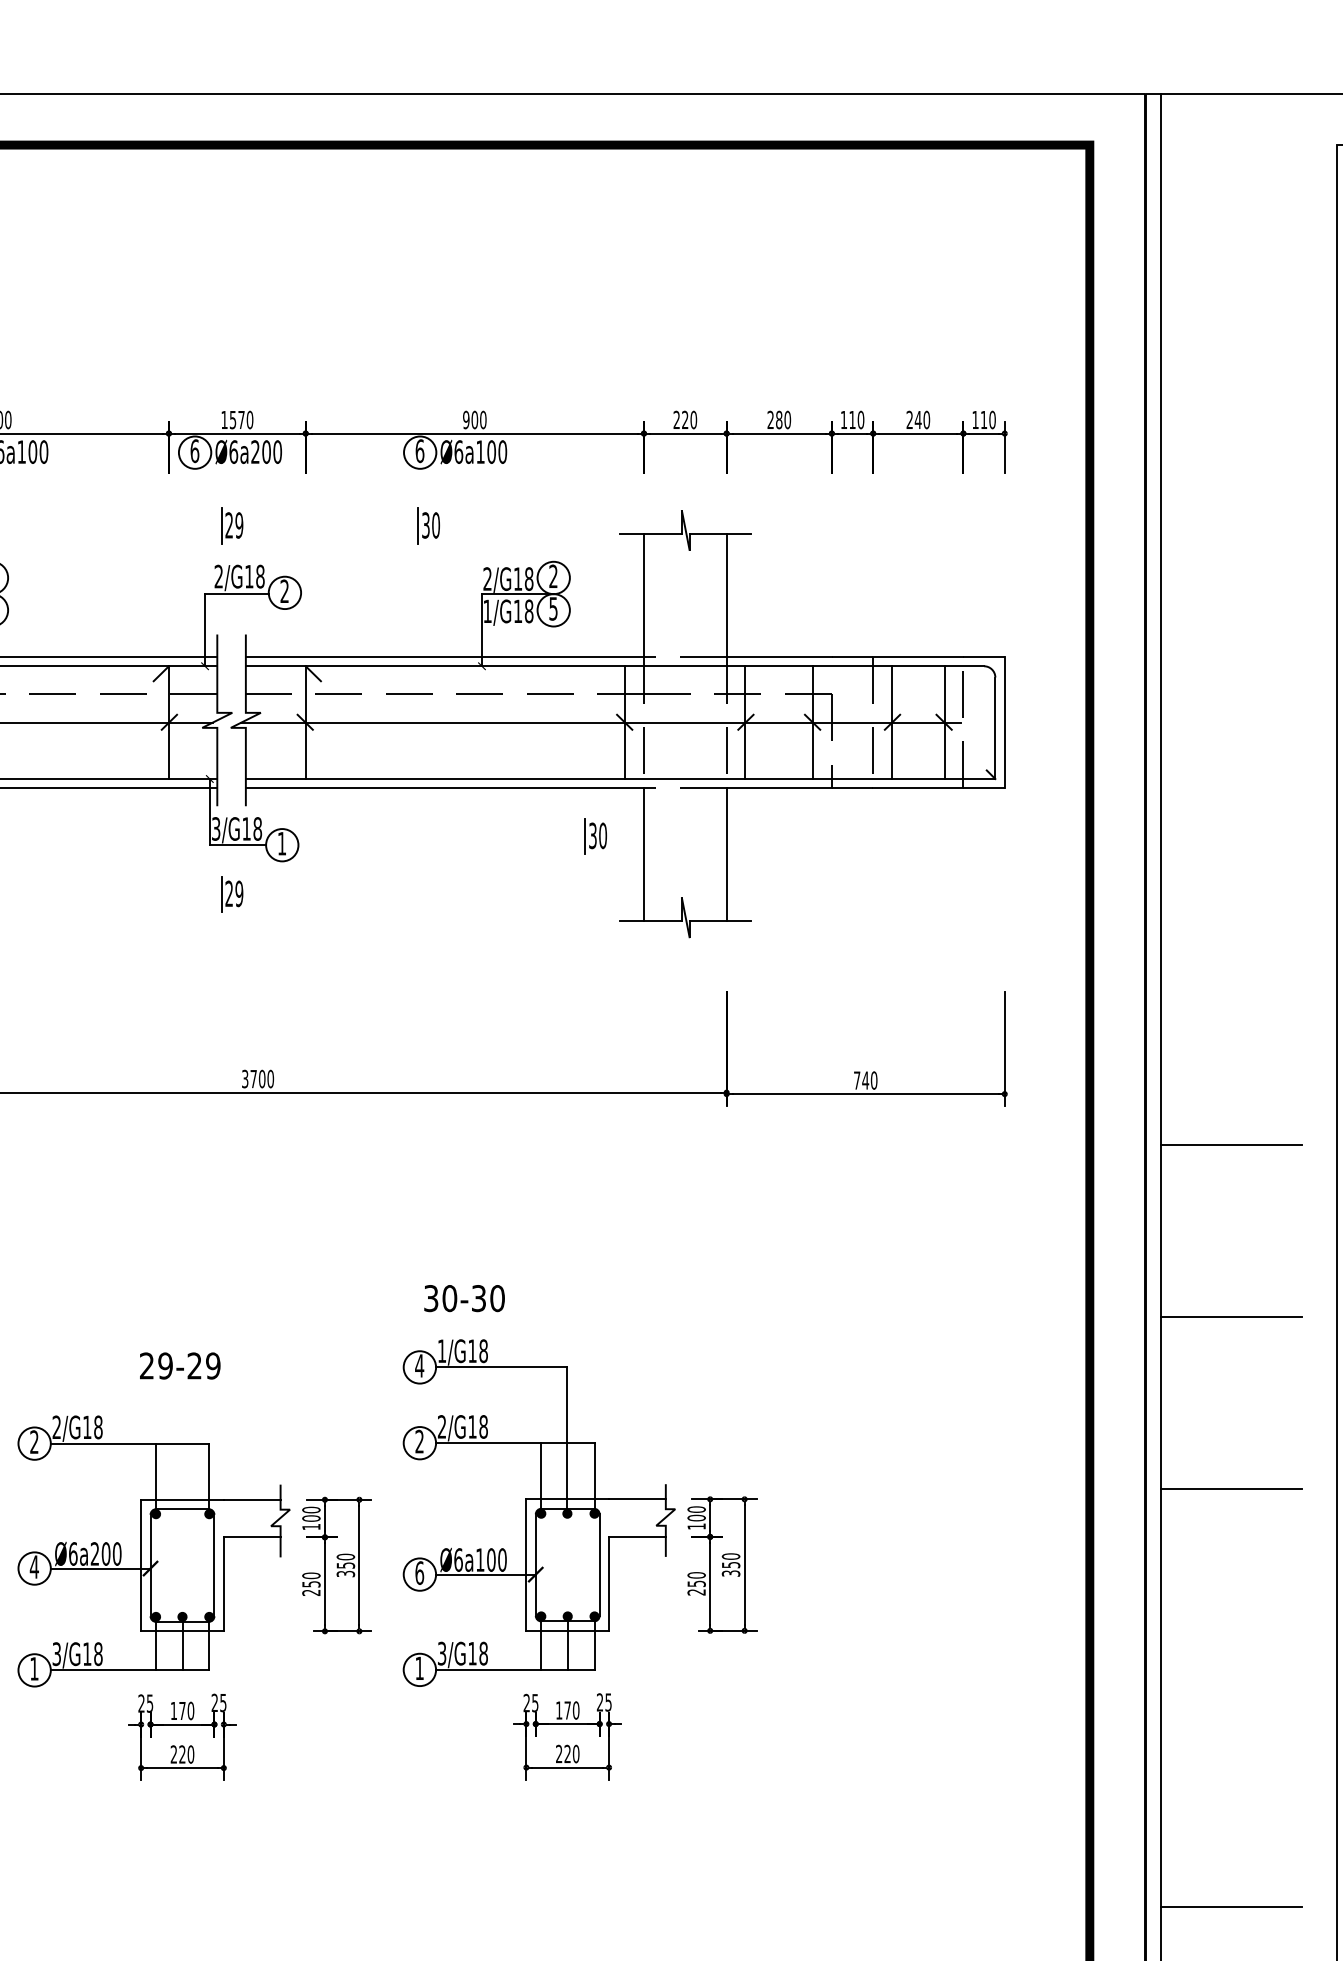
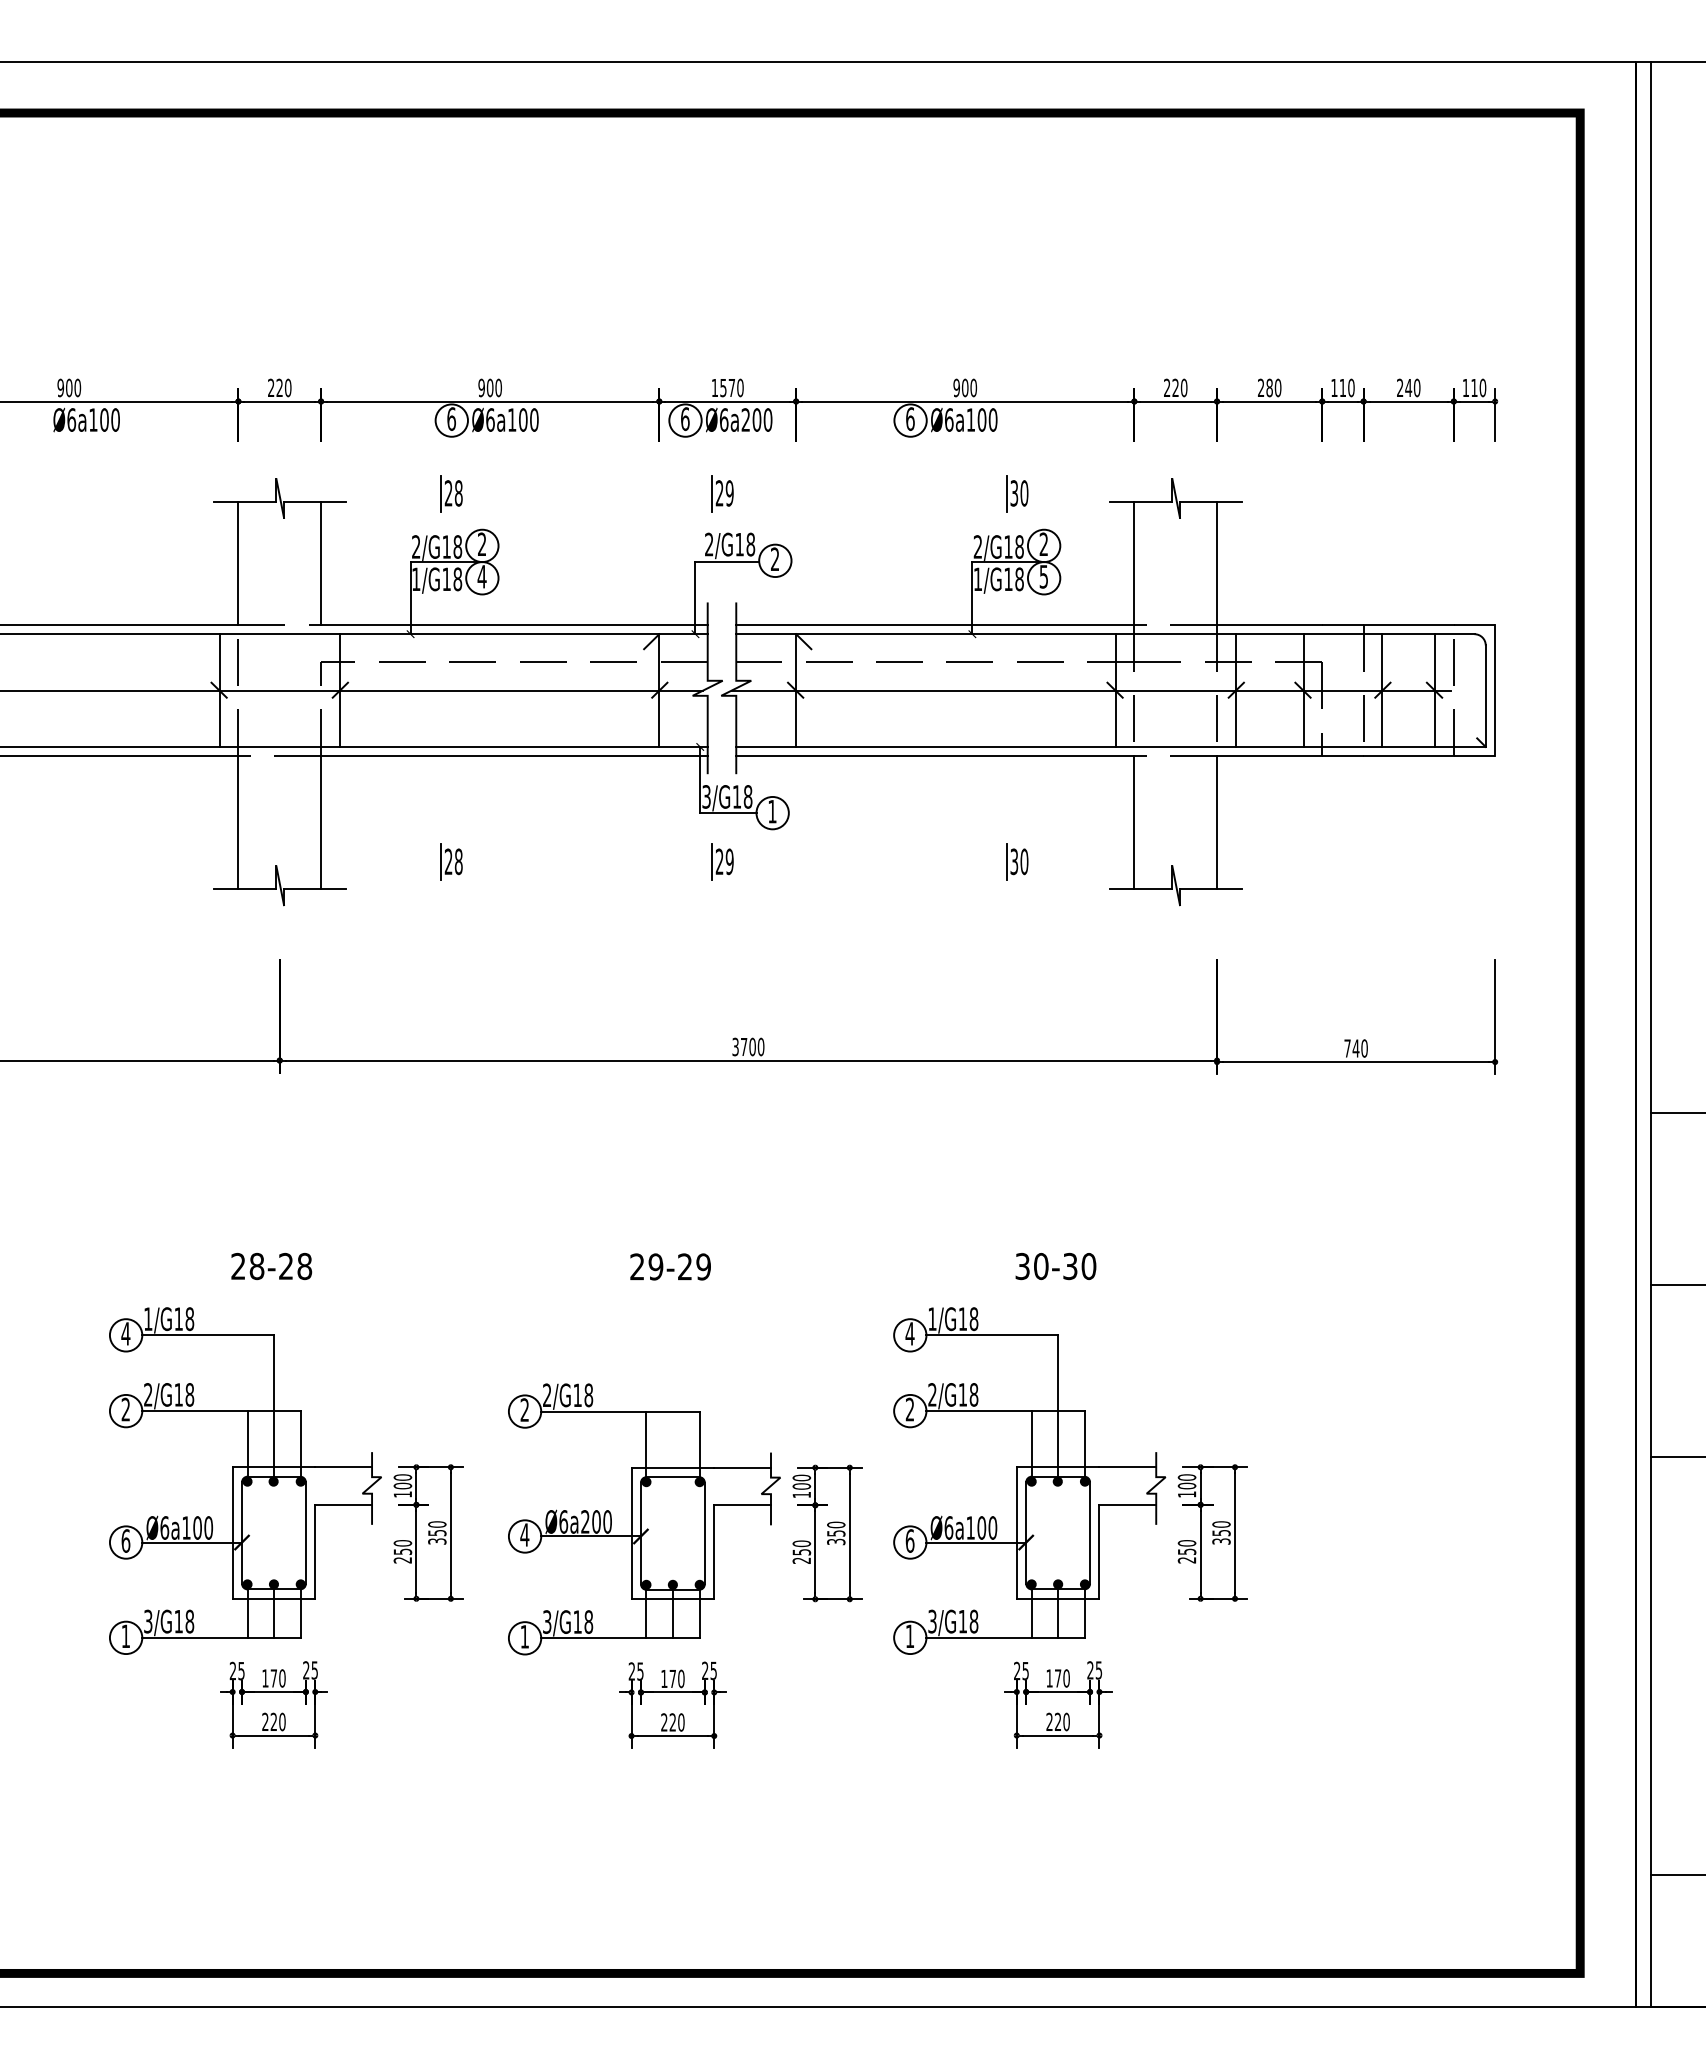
part: (429, 525) -> (1017, 493), moved
part: (596, 835) -> (1017, 861), moved
text: (464, 1298) -> (1055, 1266), moved
text: (180, 1365) -> (670, 1266), moved

